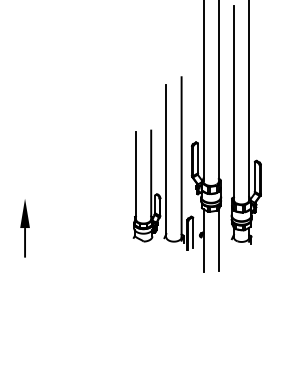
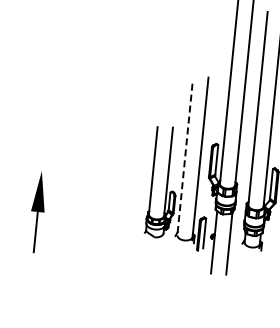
line: (166, 161) -> (185, 159), solid -> dashed
part: (24, 228) -> (37, 212), size x1.4

